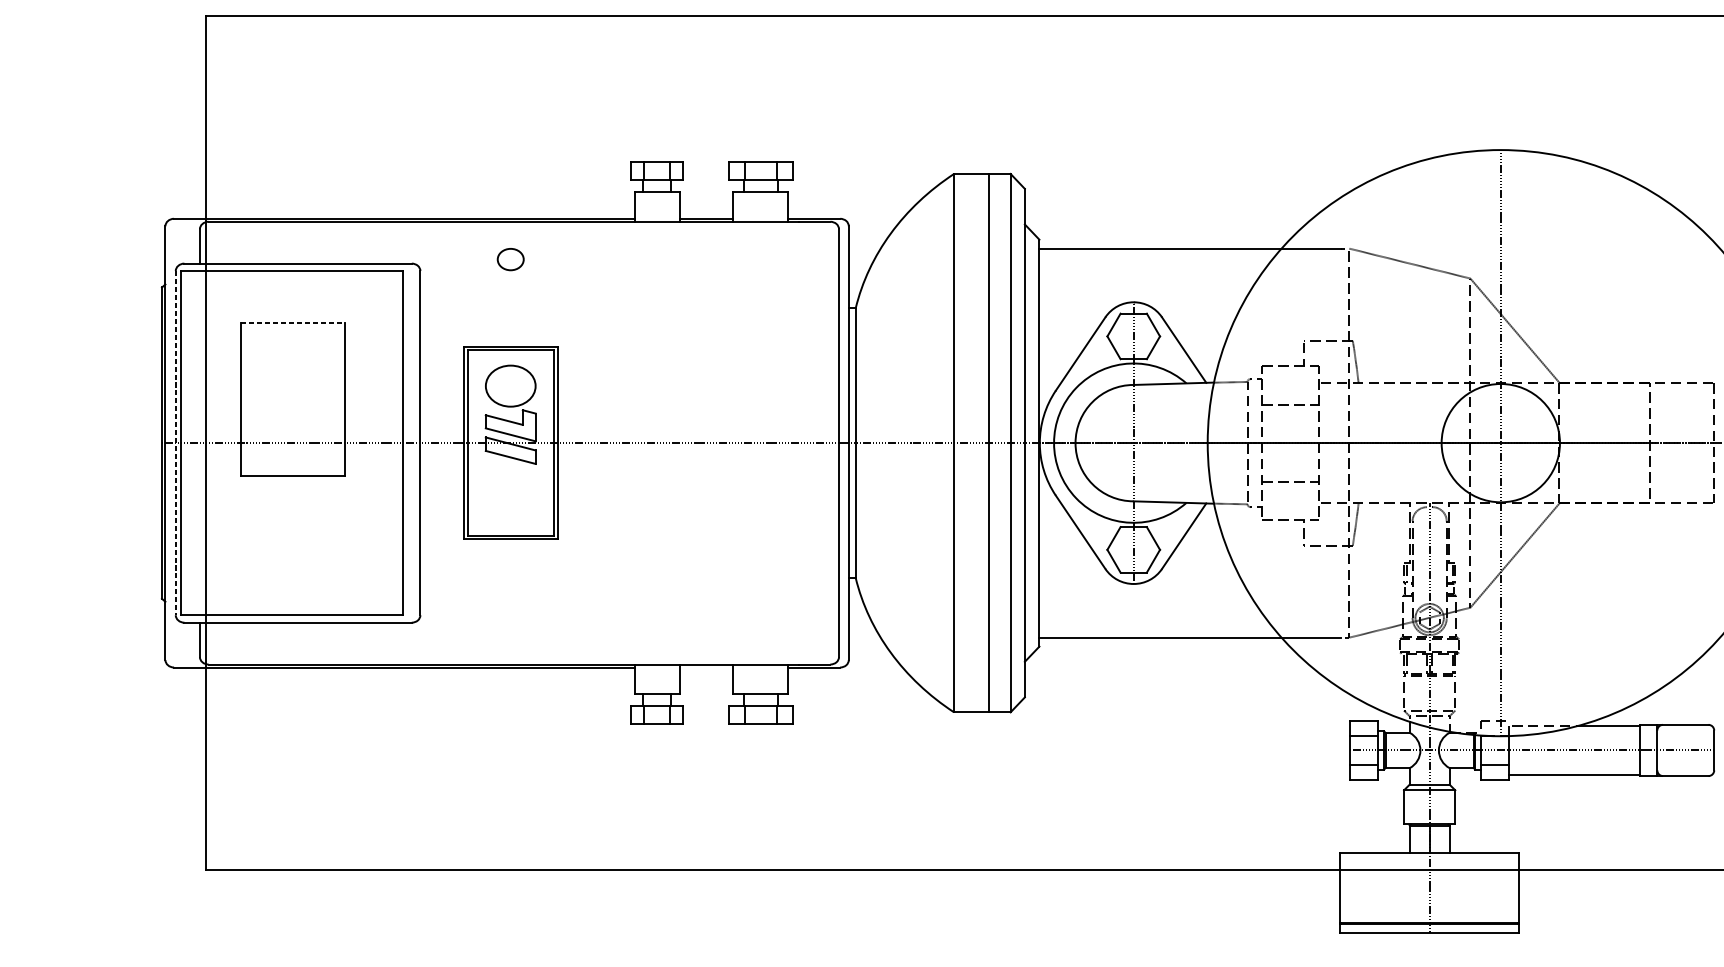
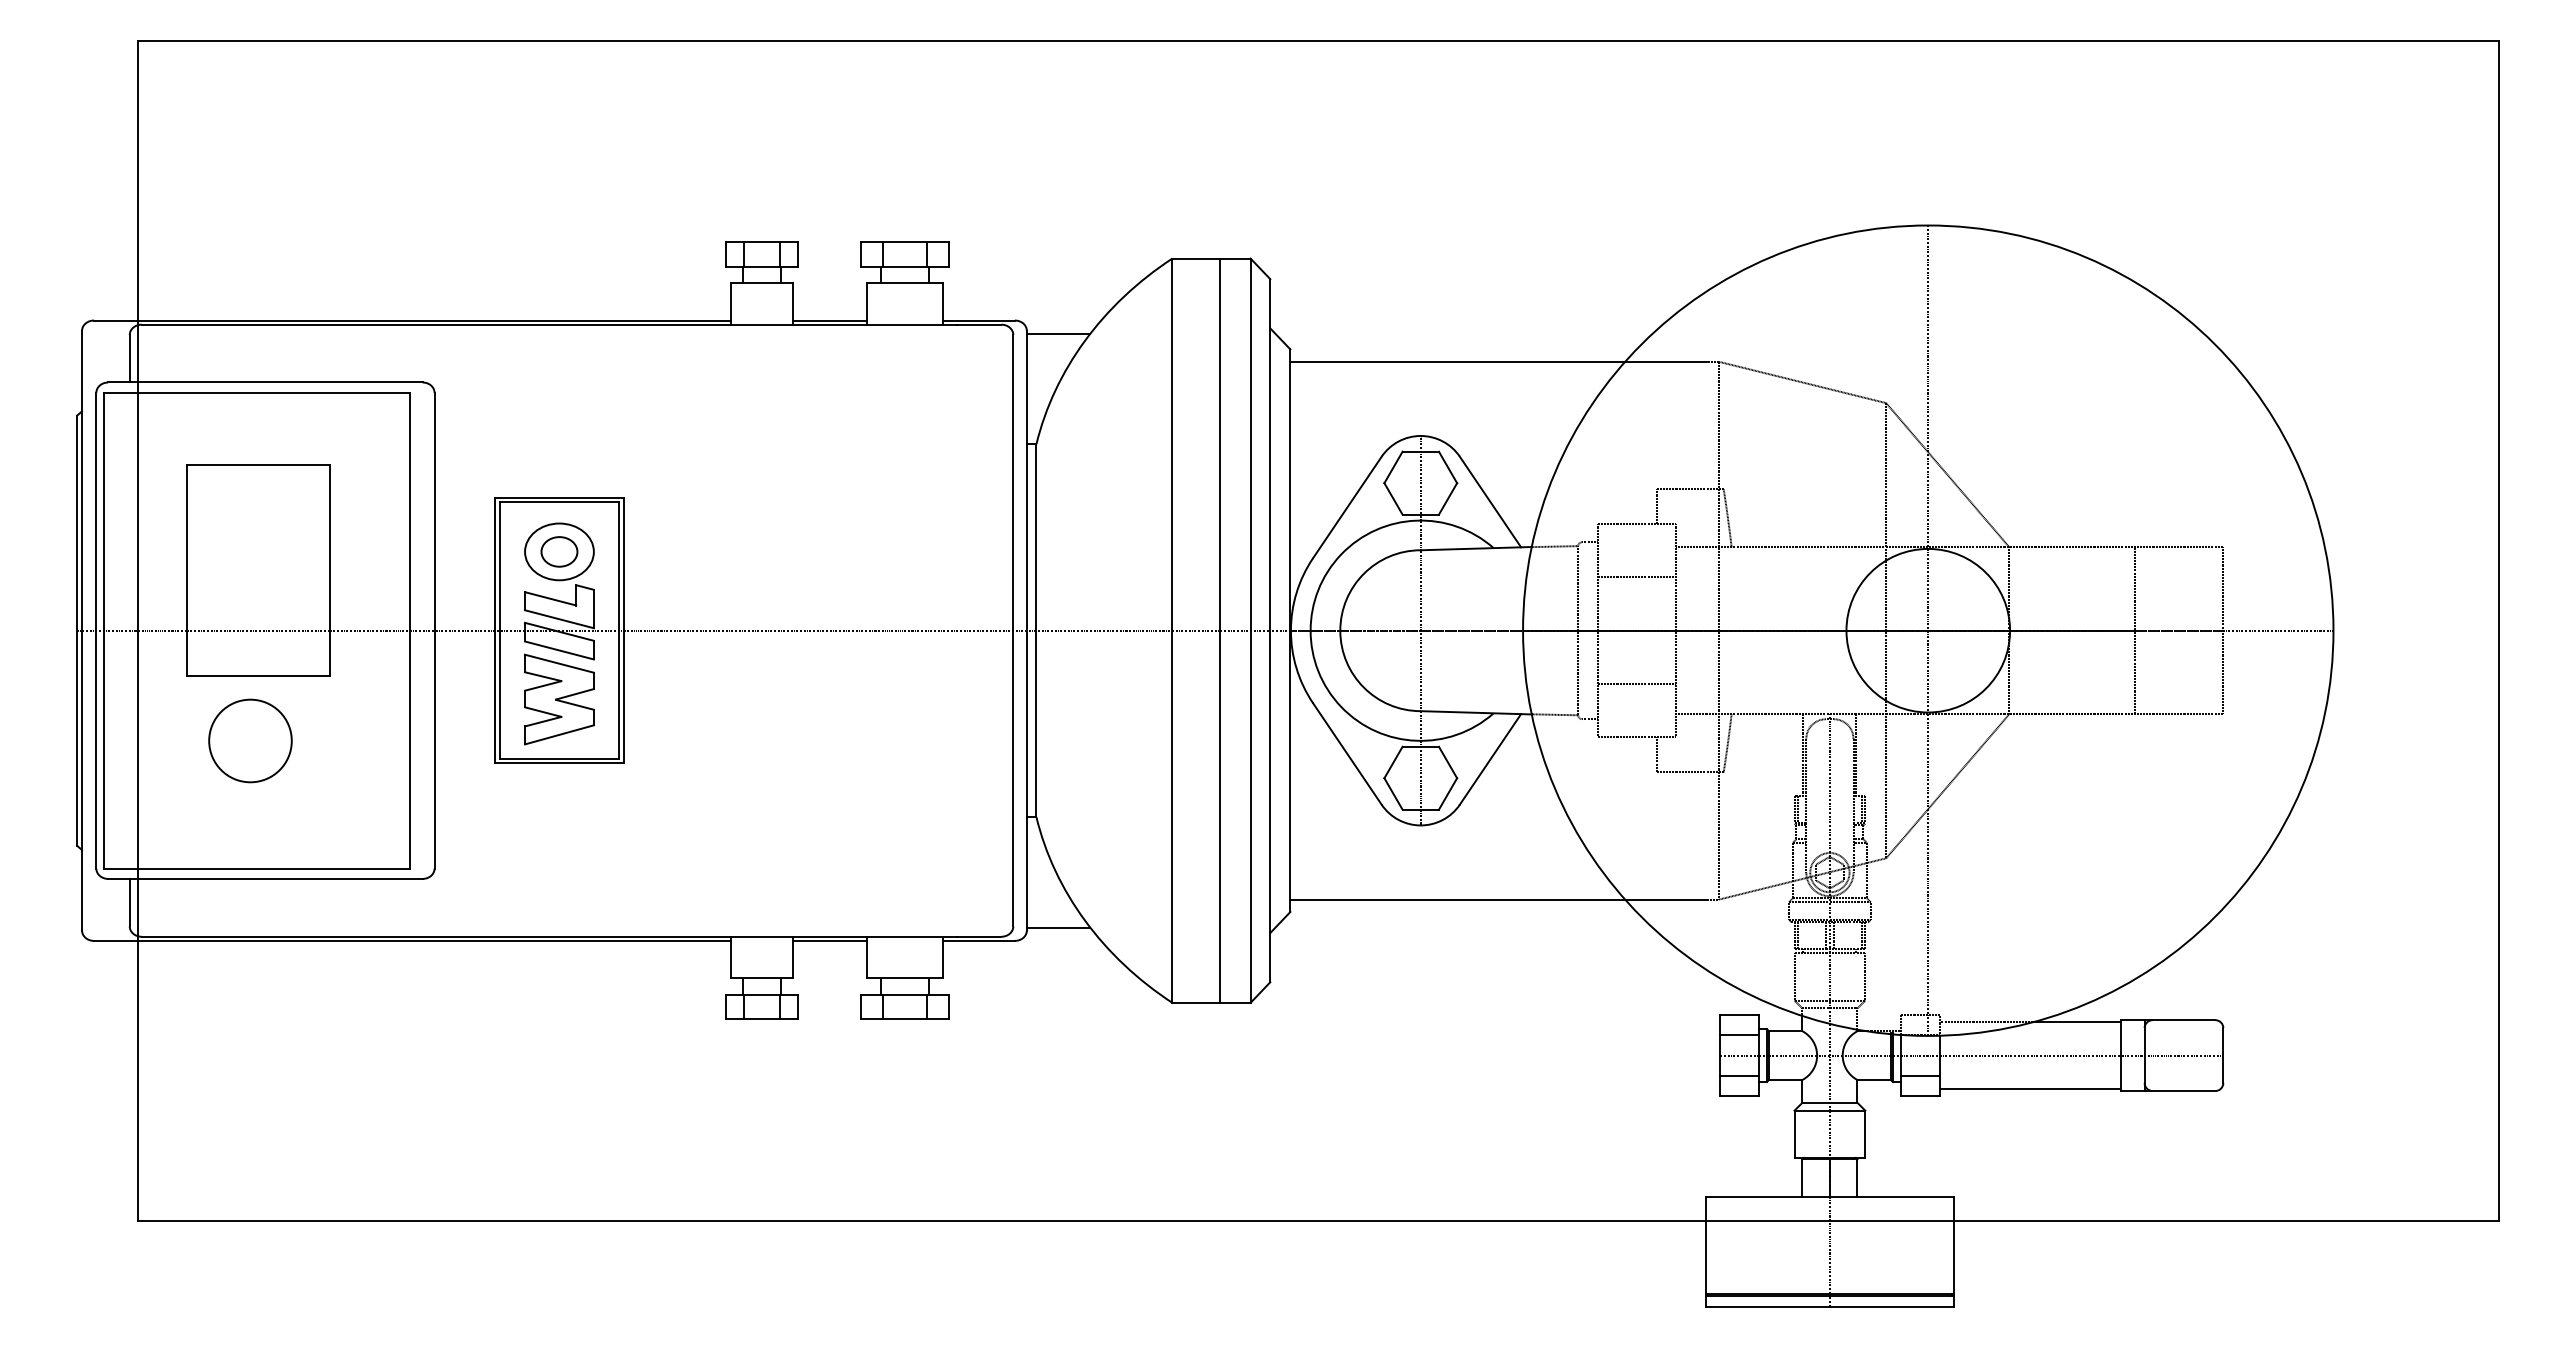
line: (871, 228) -> (1058, 333), added
part: (510, 259) -> (559, 551), moved
line: (293, 323) -> (258, 465), dashed -> solid
line: (175, 442) -> (96, 630), dashed -> solid
part: (510, 492) -> (559, 699), added
circle: (287, 522) -> (250, 740), added
line: (871, 657) -> (1058, 927), added
line: (706, 667) -> (829, 940), added

